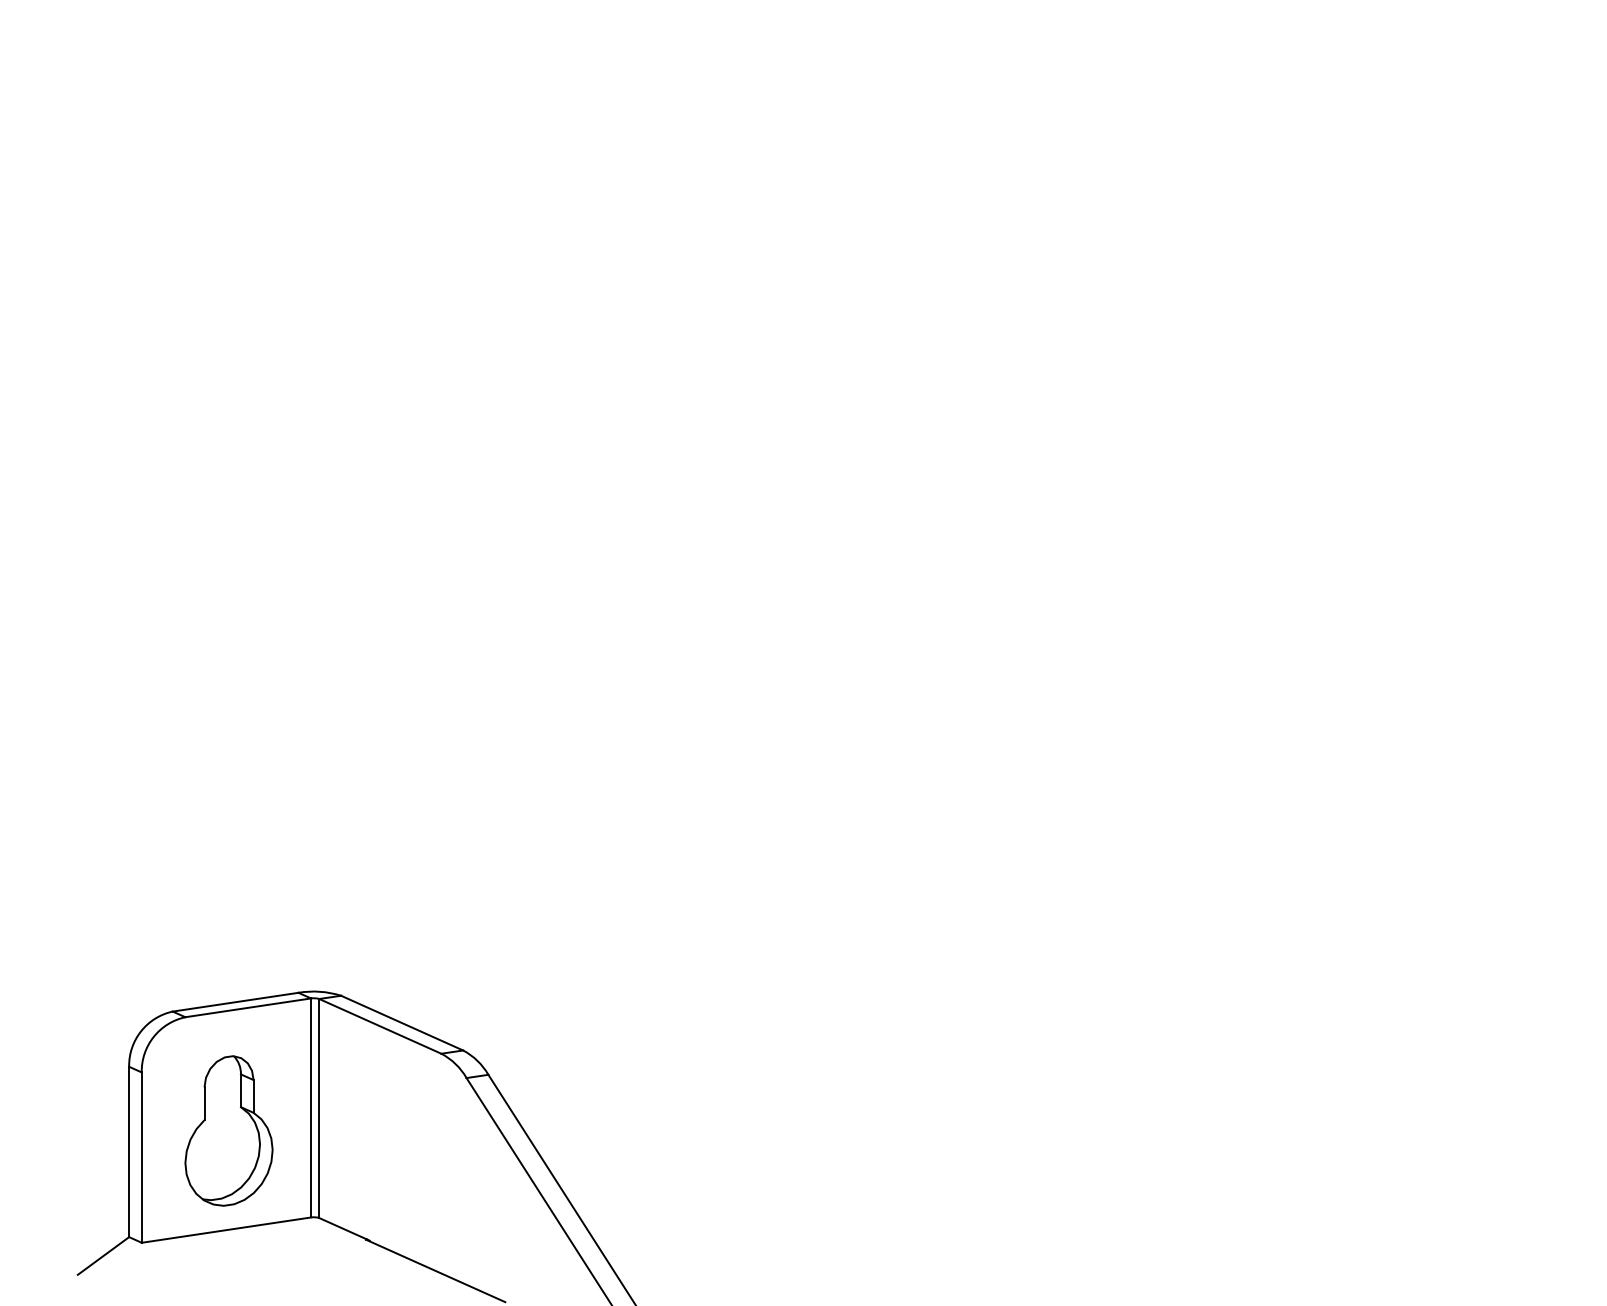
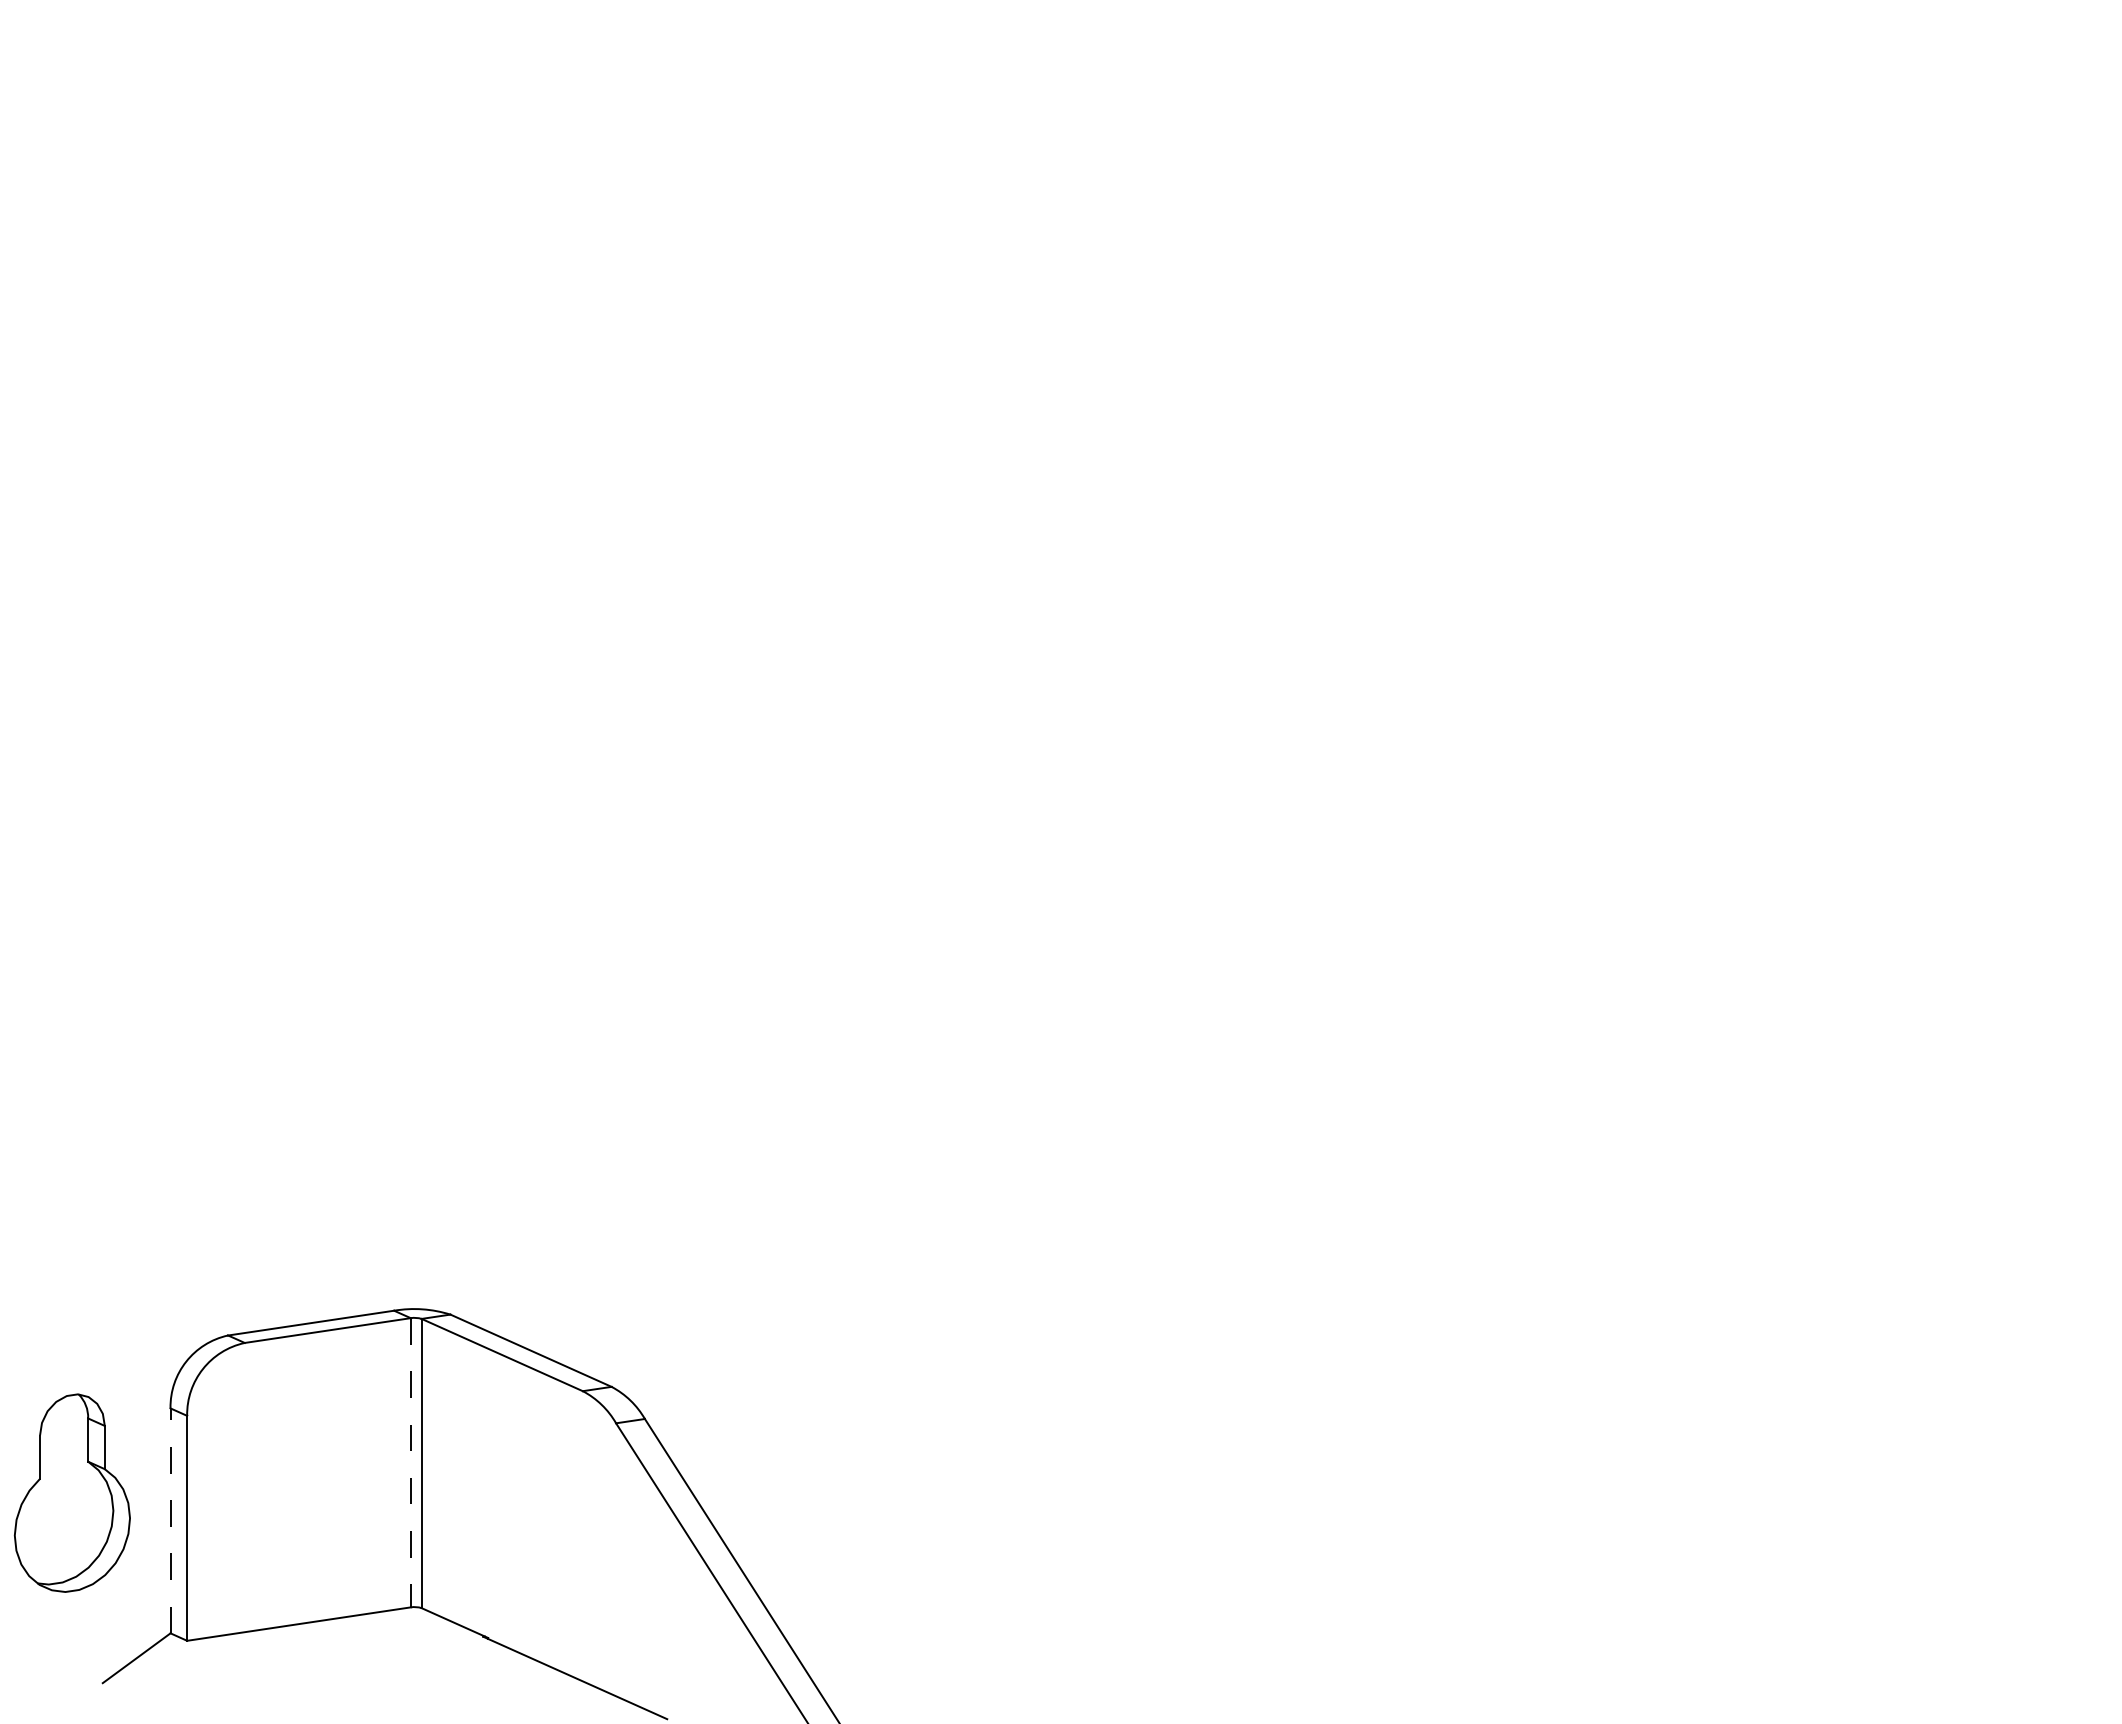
line: (310, 1107) -> (410, 1462), solid -> dashed
part: (228, 1130) -> (71, 1492), moved
line: (129, 1151) -> (170, 1520), solid -> dashed

